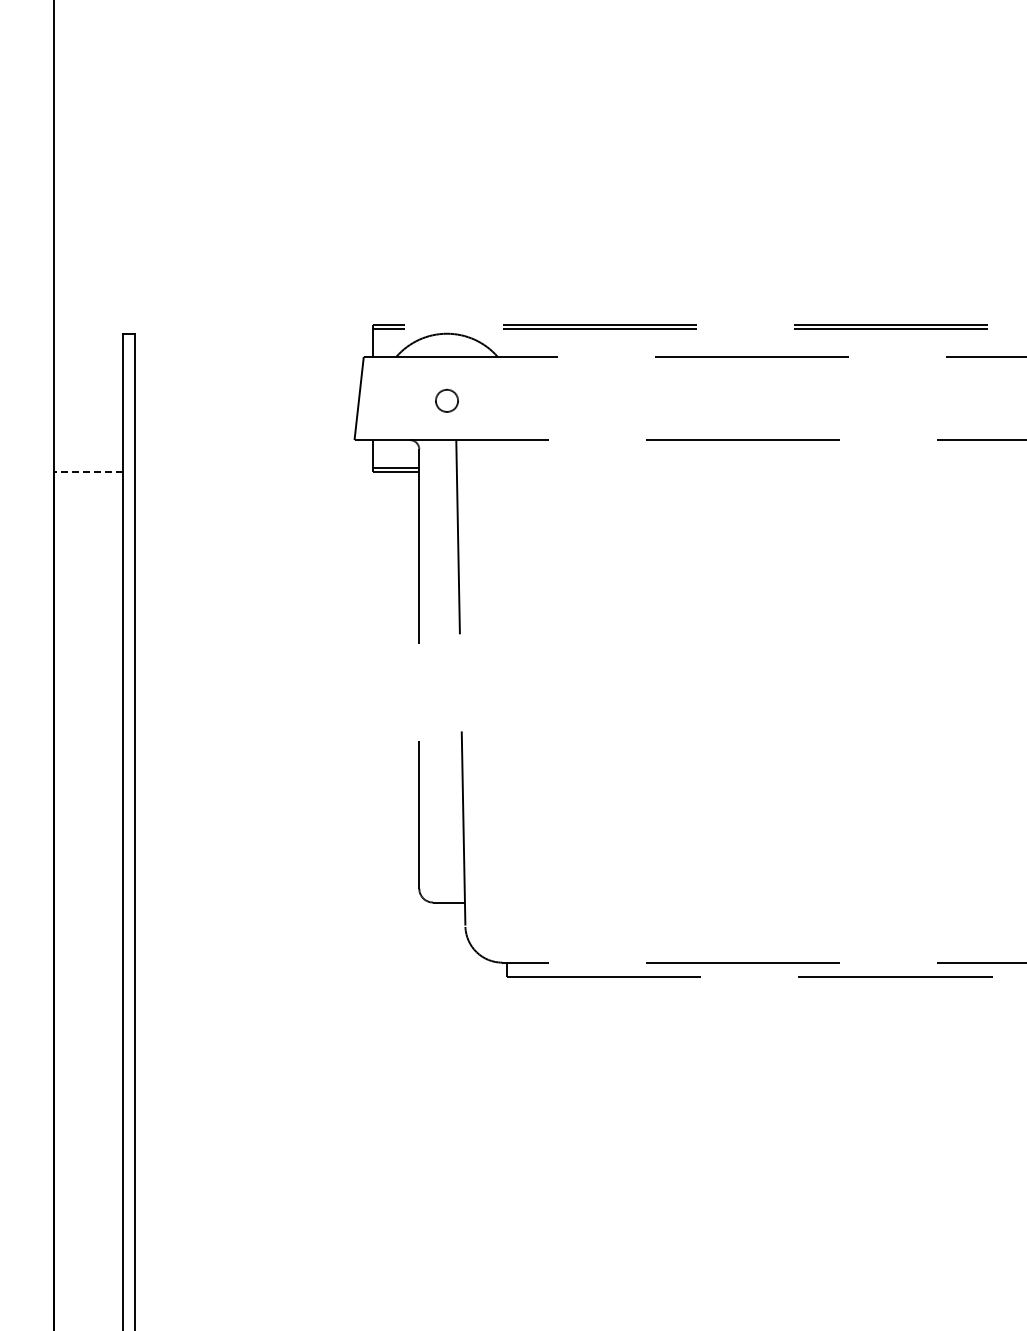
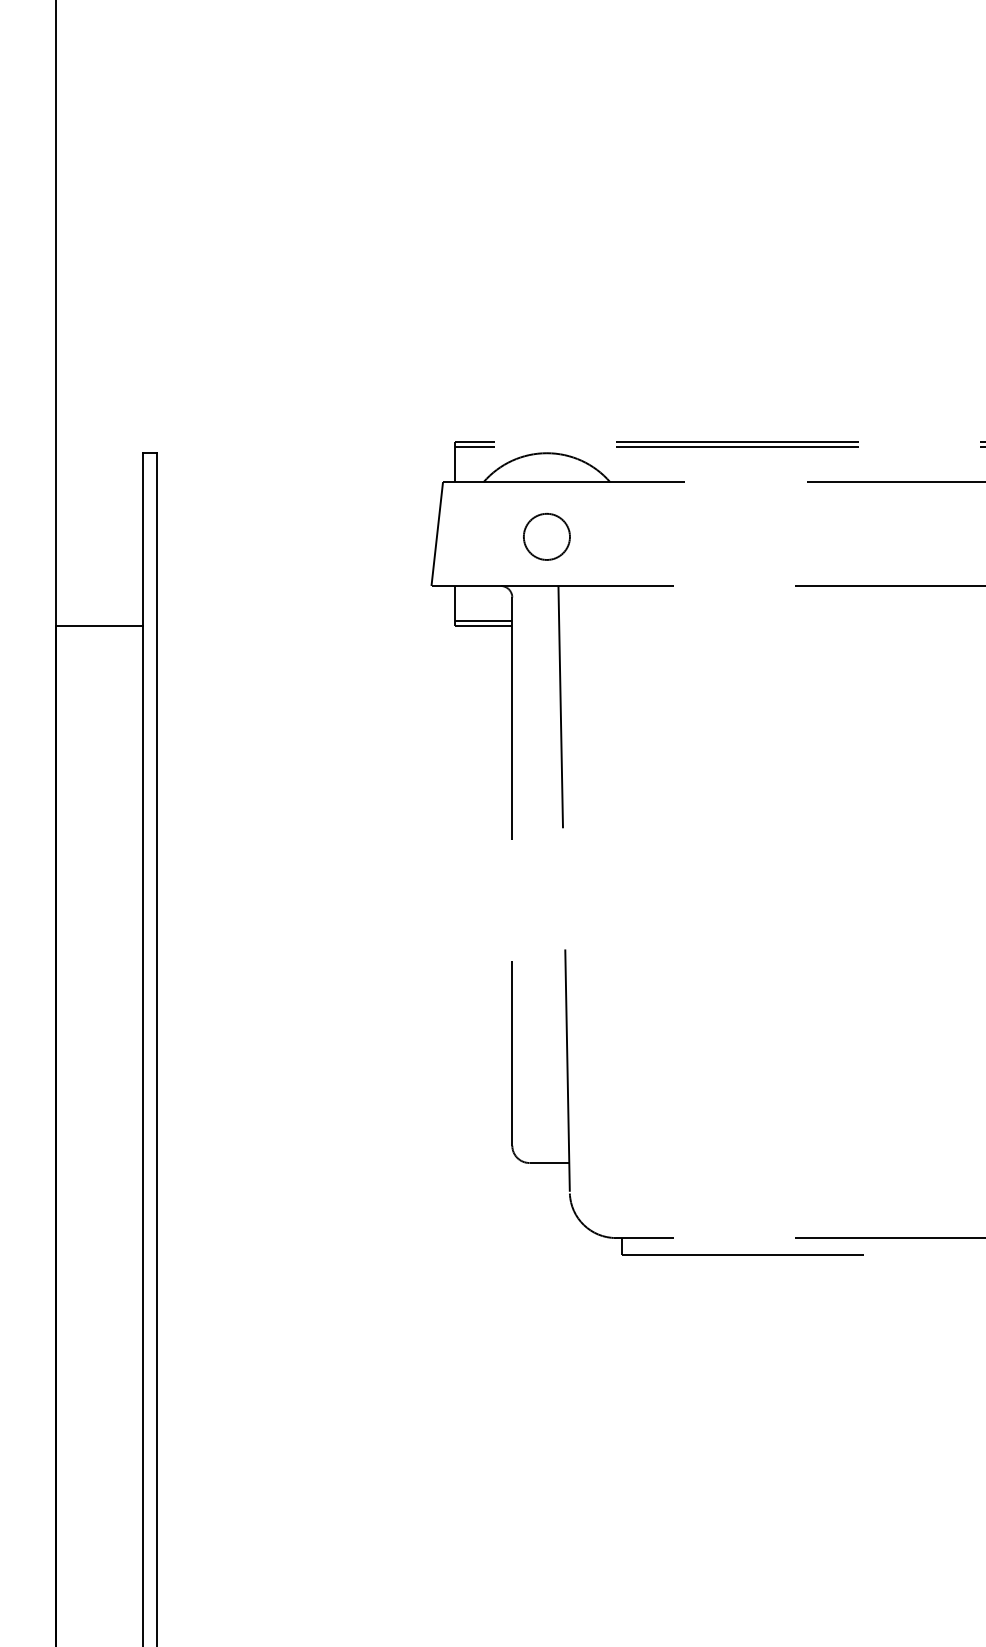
circle: (446, 400) -> (546, 536), size x1.67
line: (88, 472) -> (99, 626), dashed -> solid

